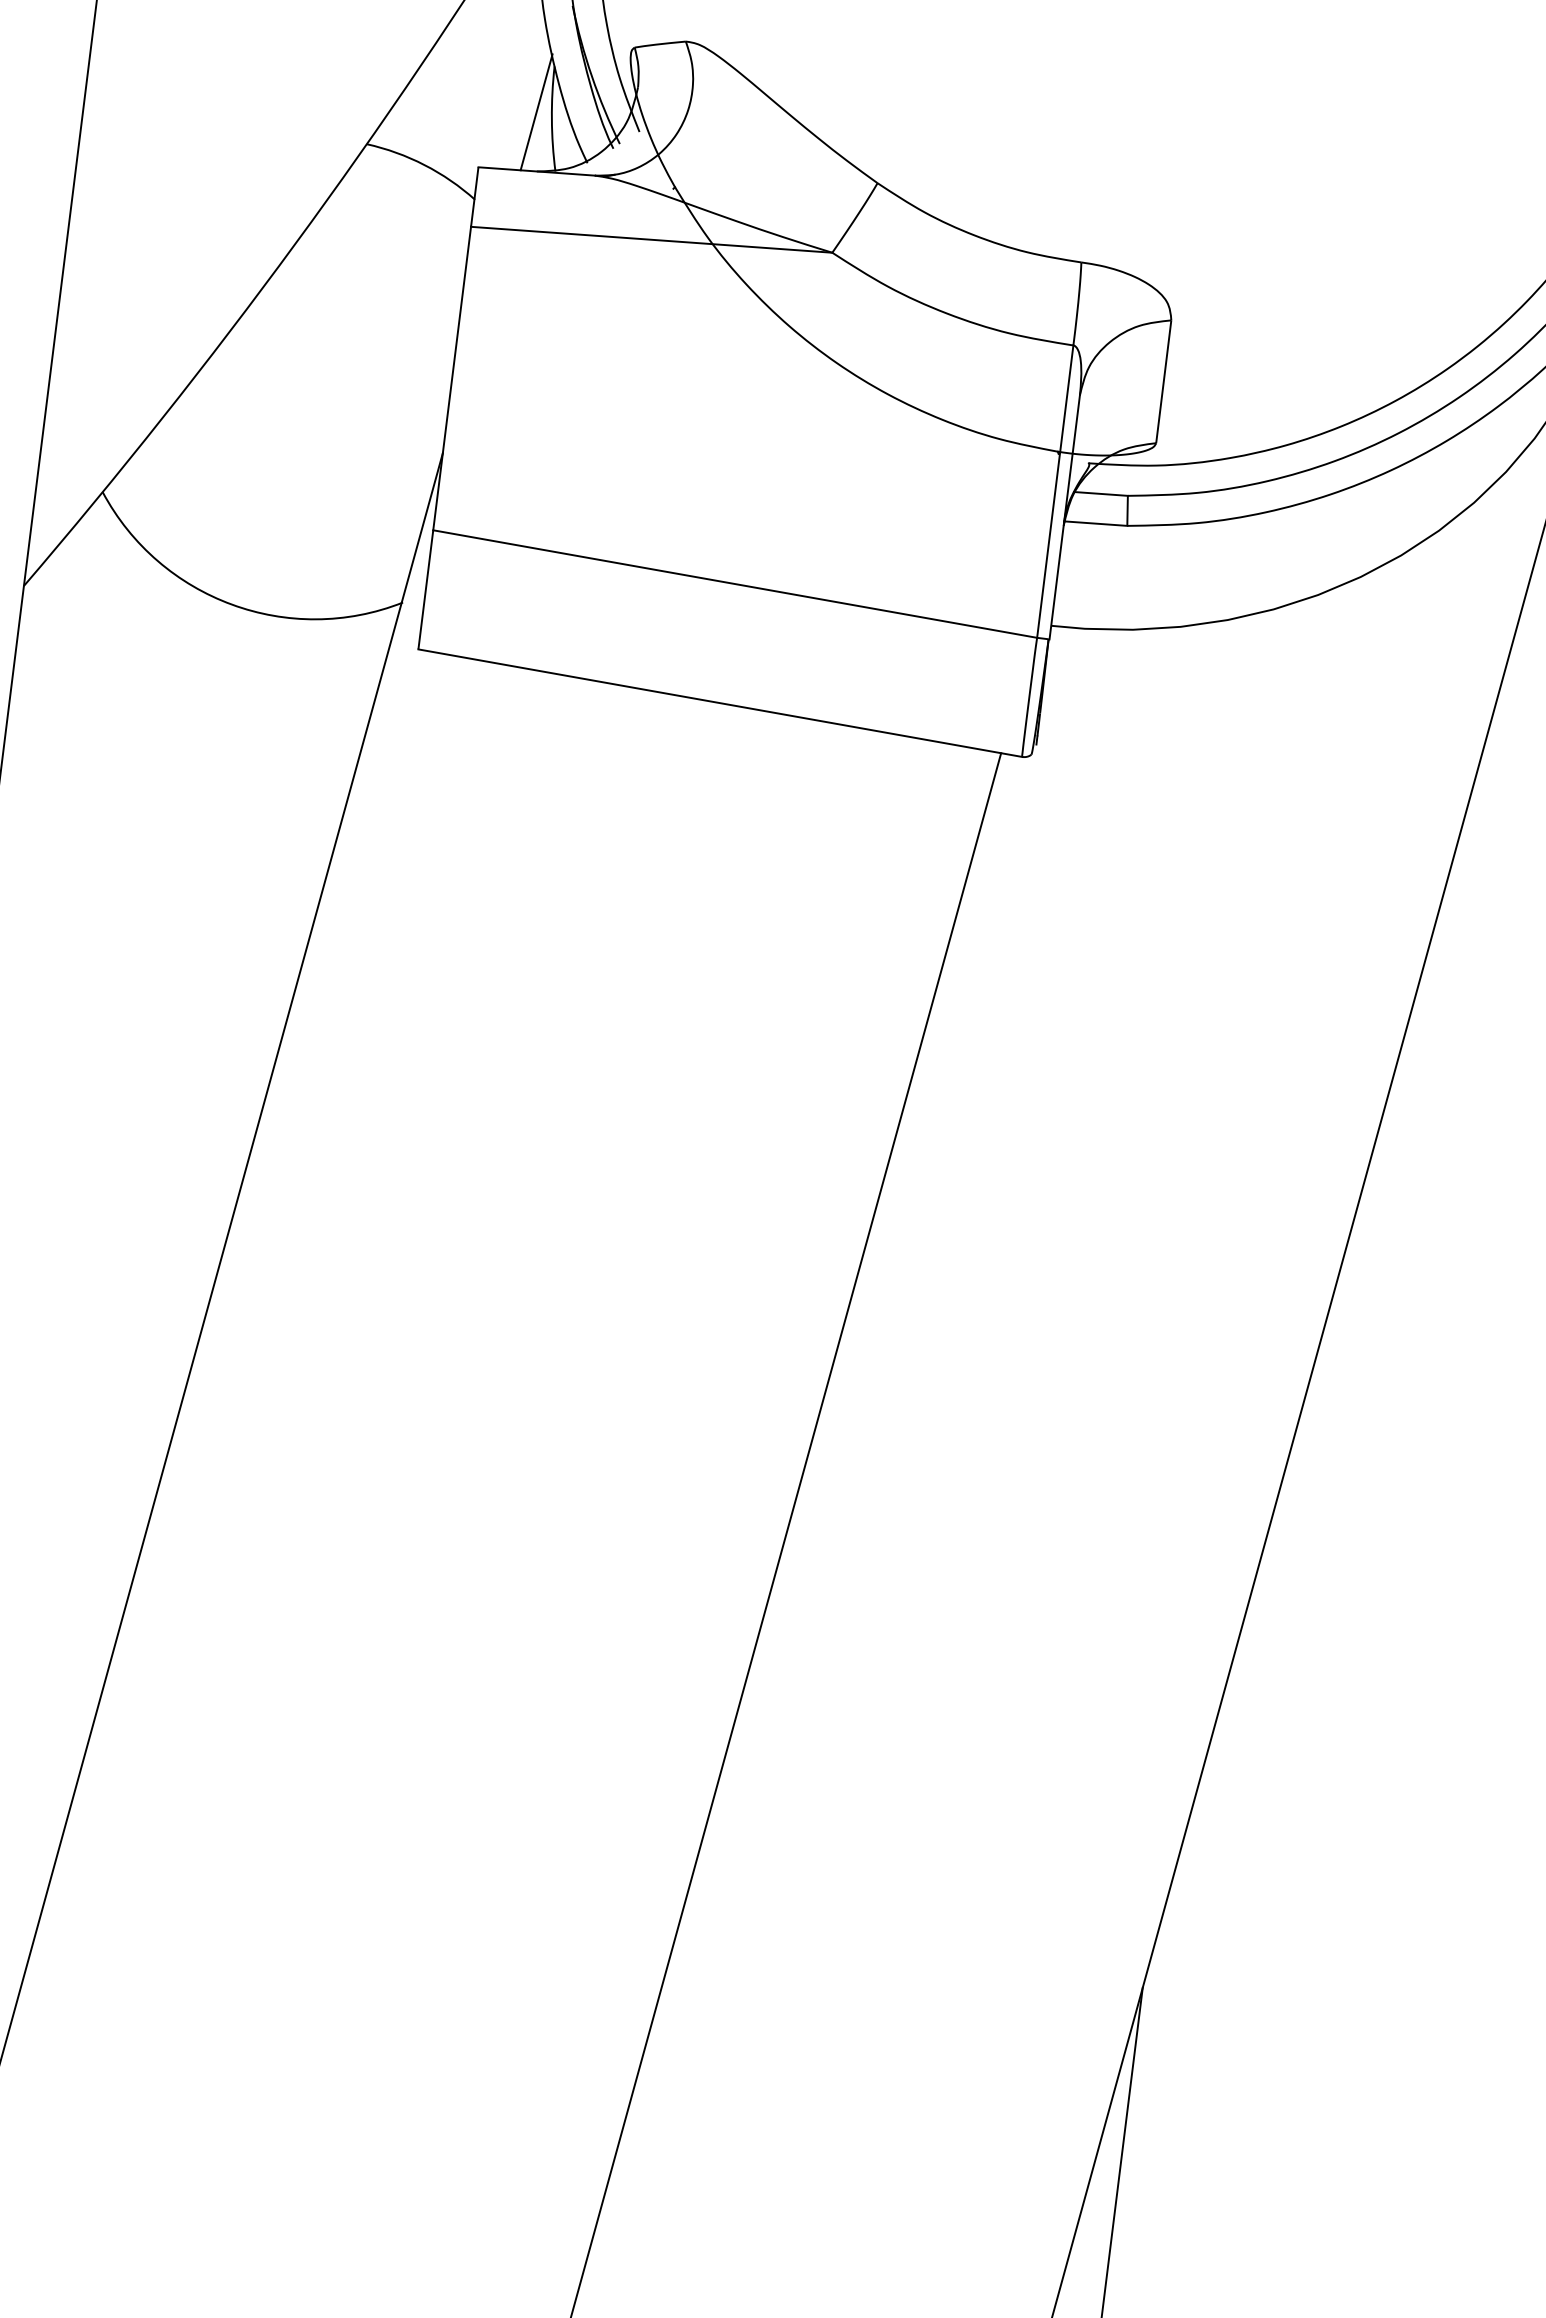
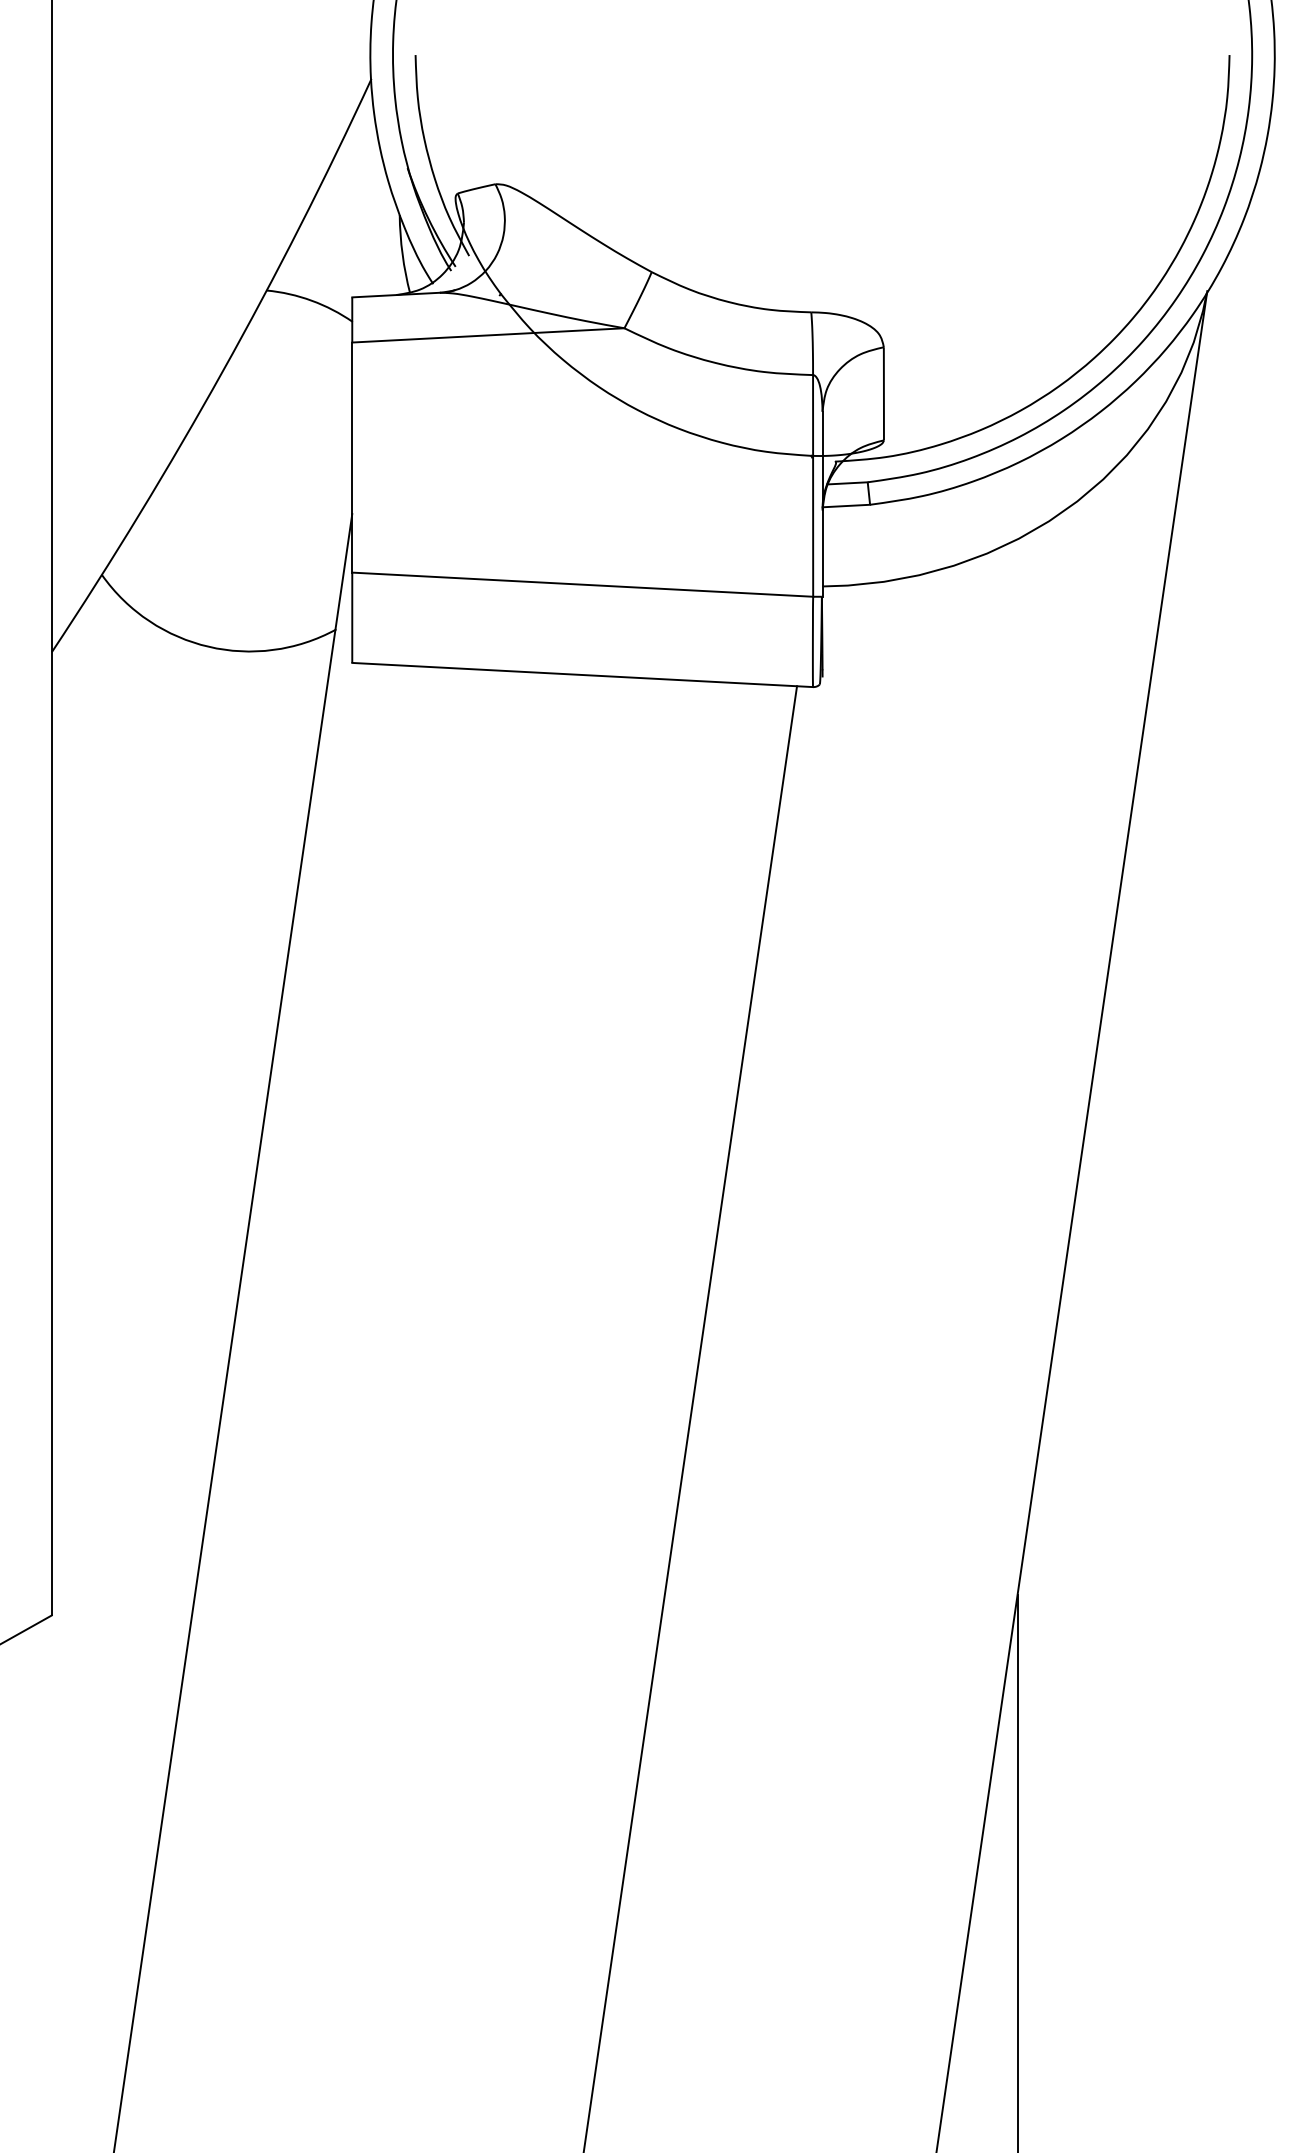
line: (536, 111) -> (390, 250), removed

